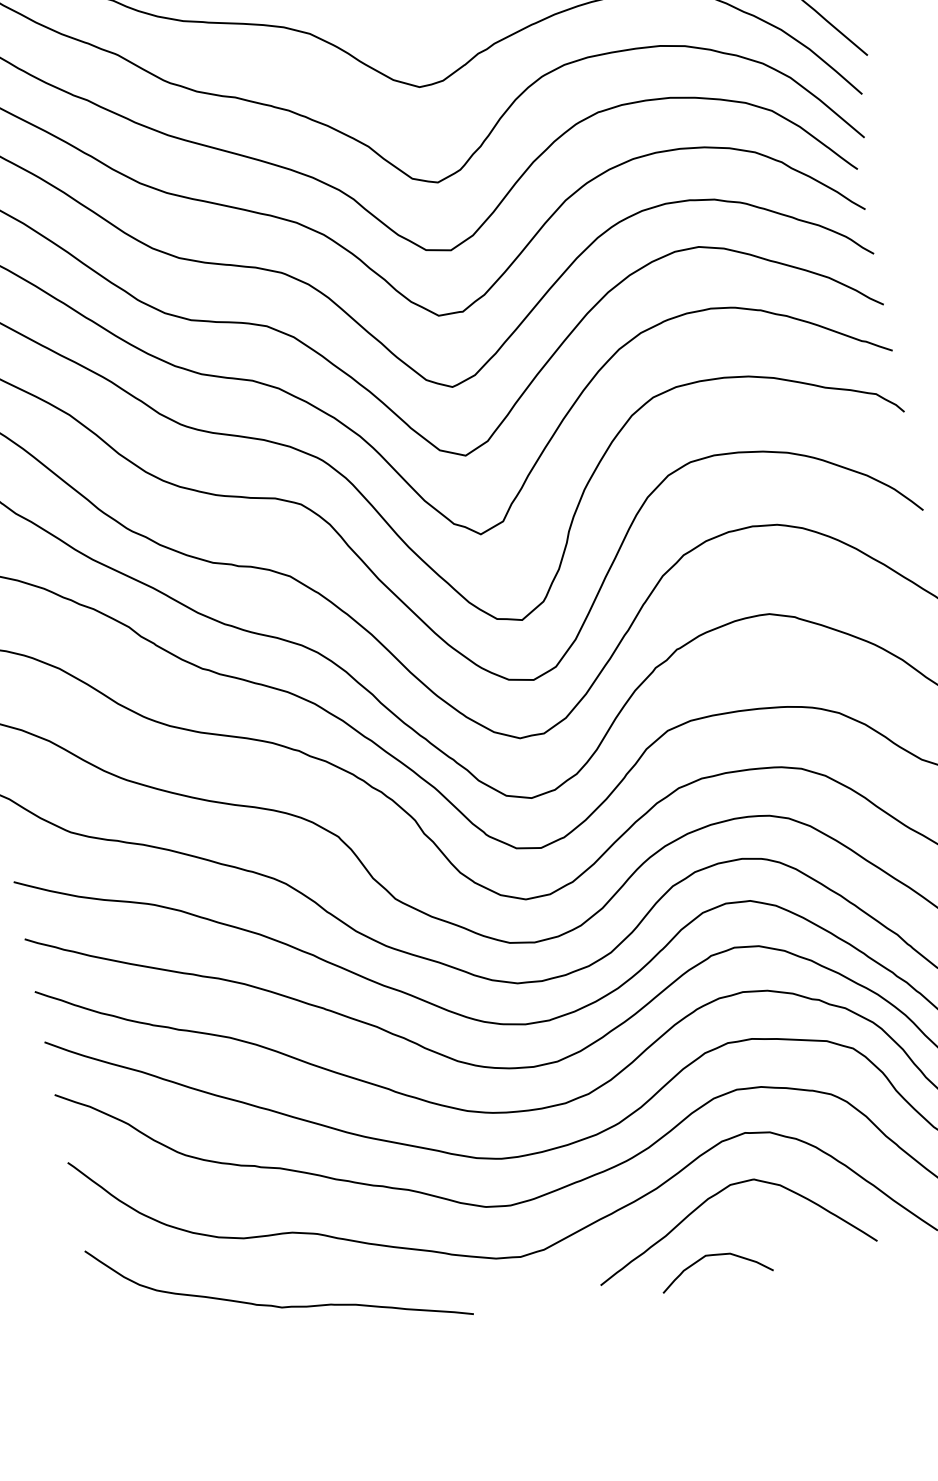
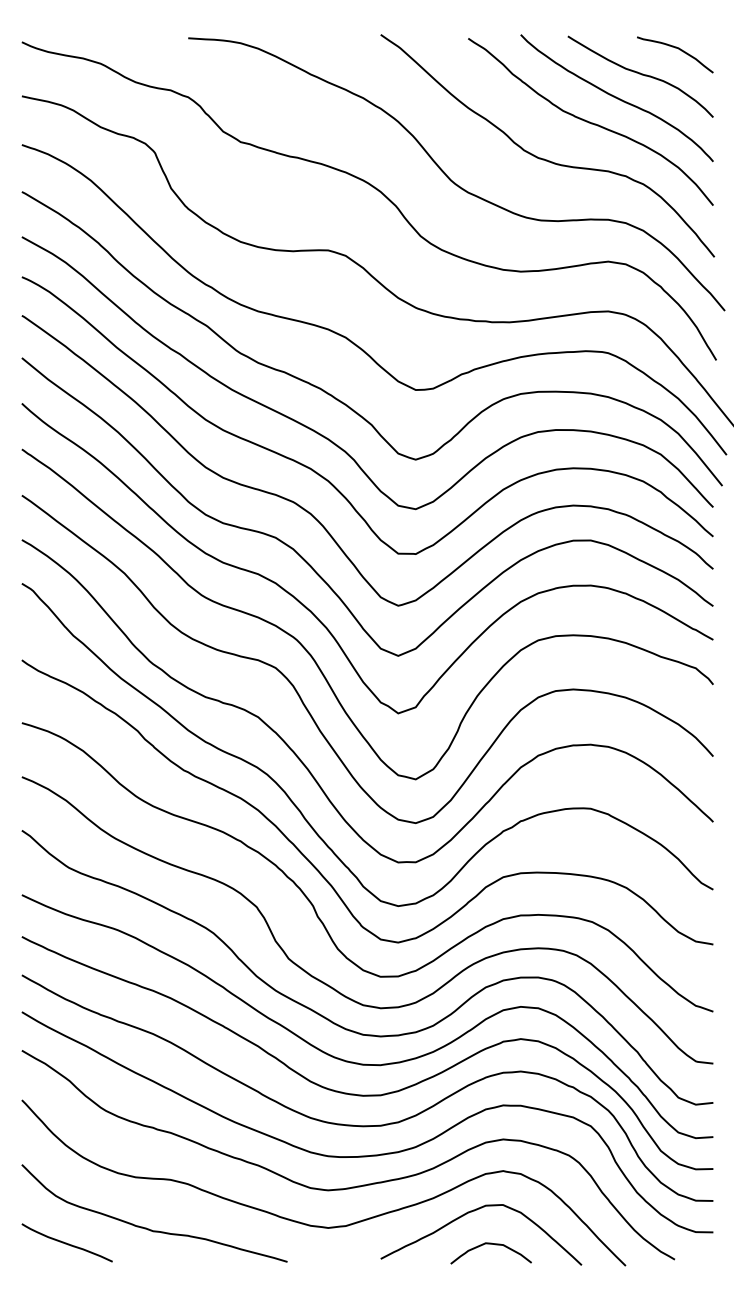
curve: (712, 1256) -> (490, 1244), moved
curve: (166, 1345) -> (66, 1242), added

